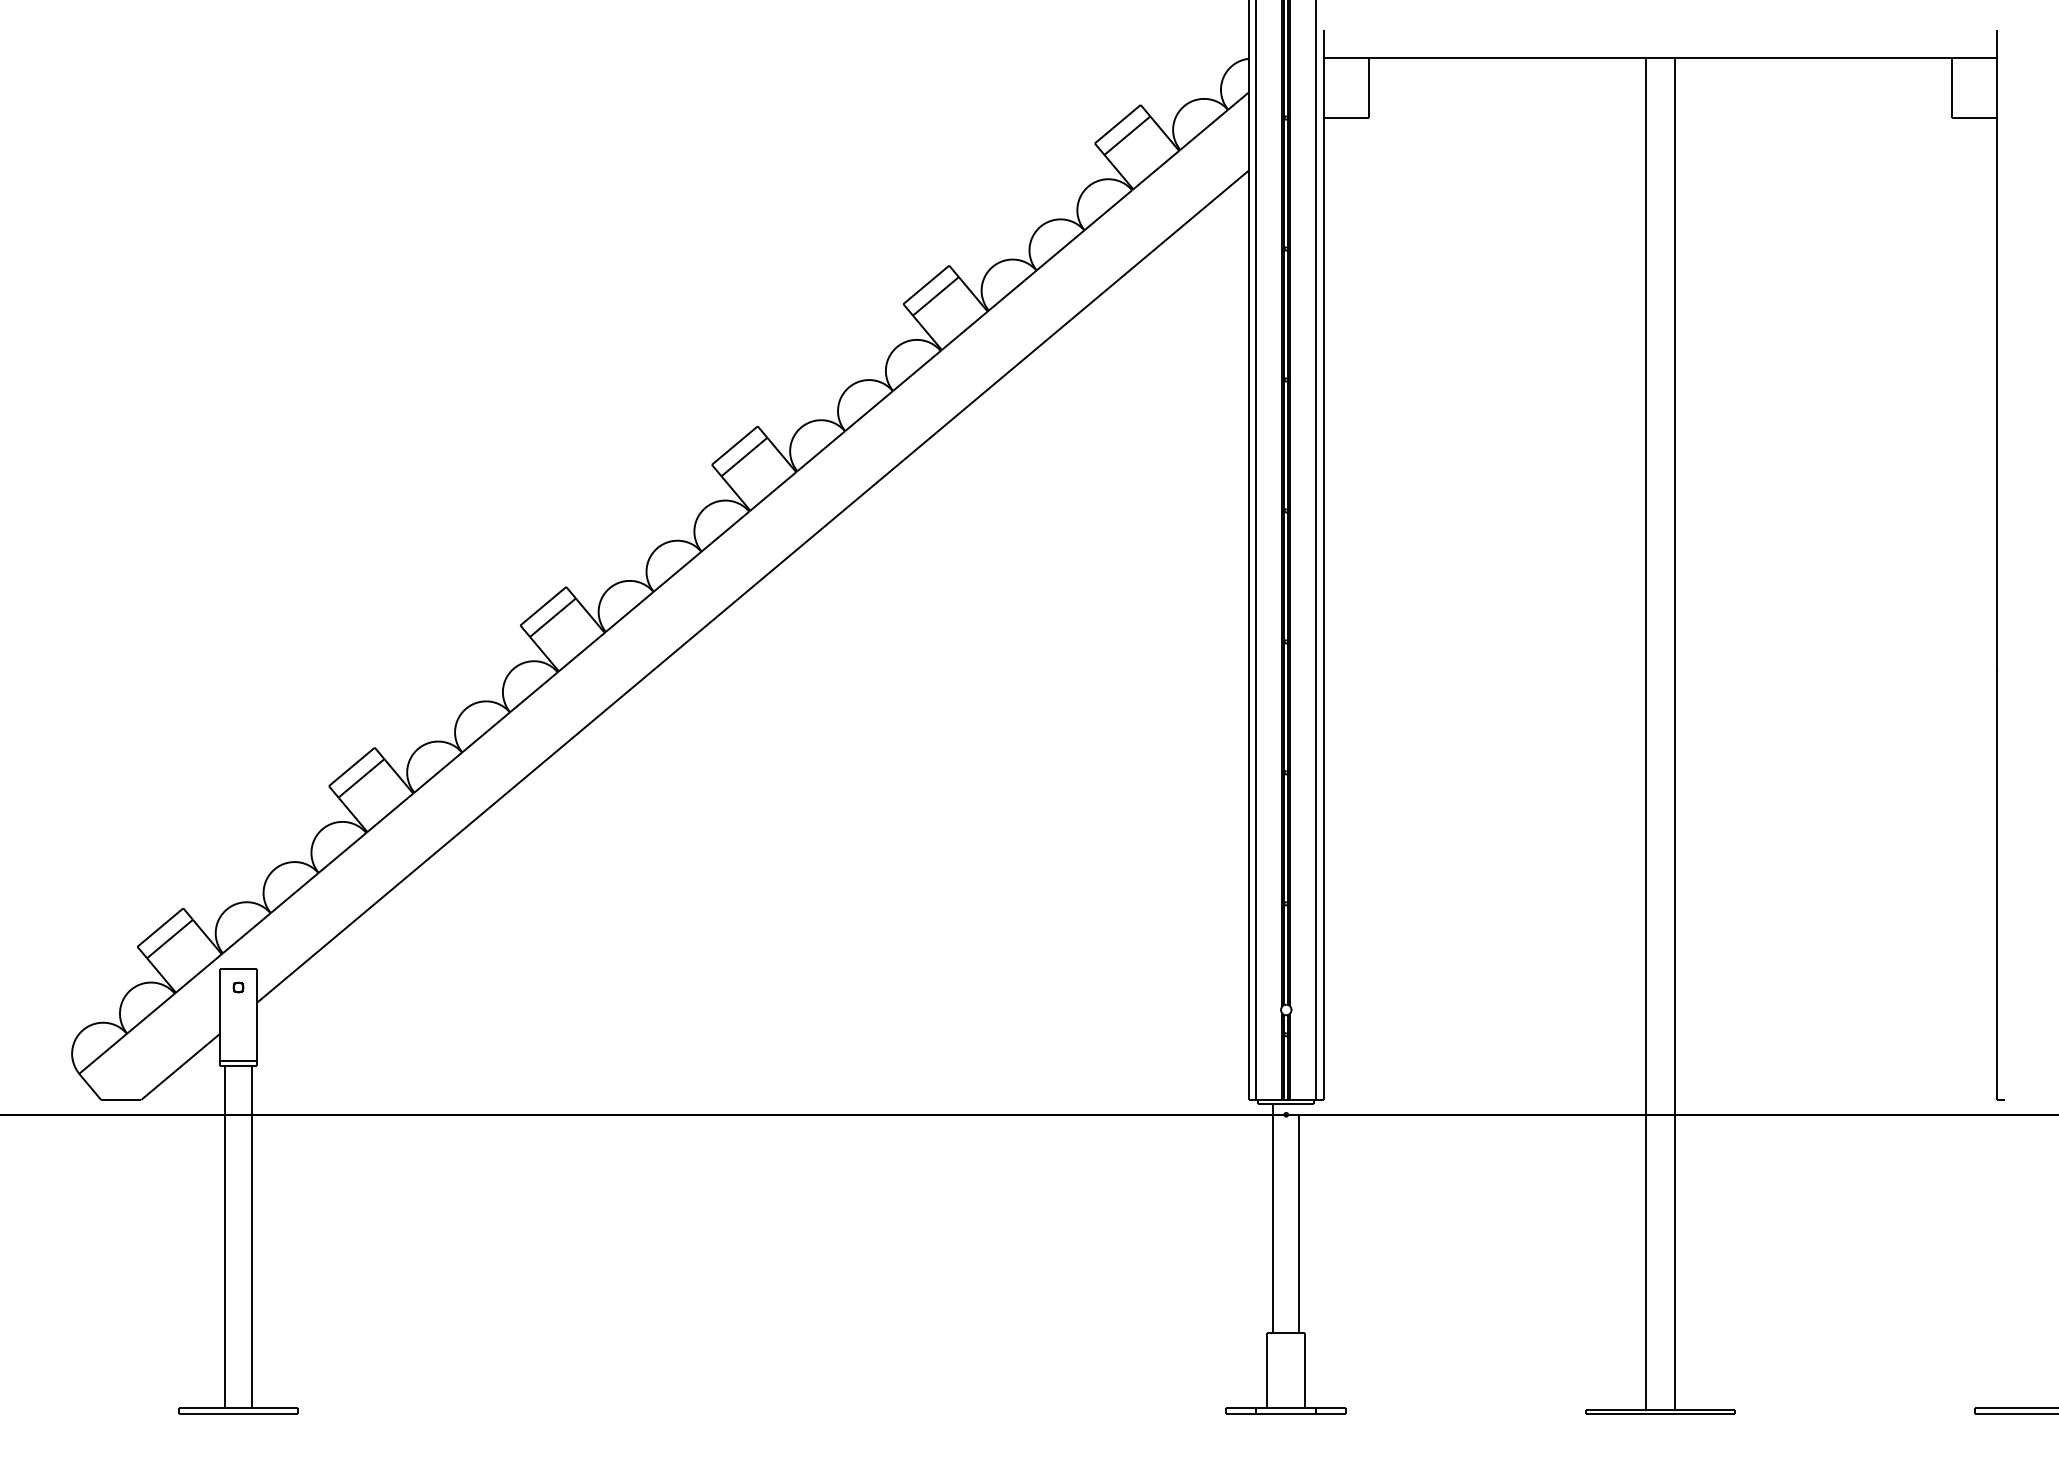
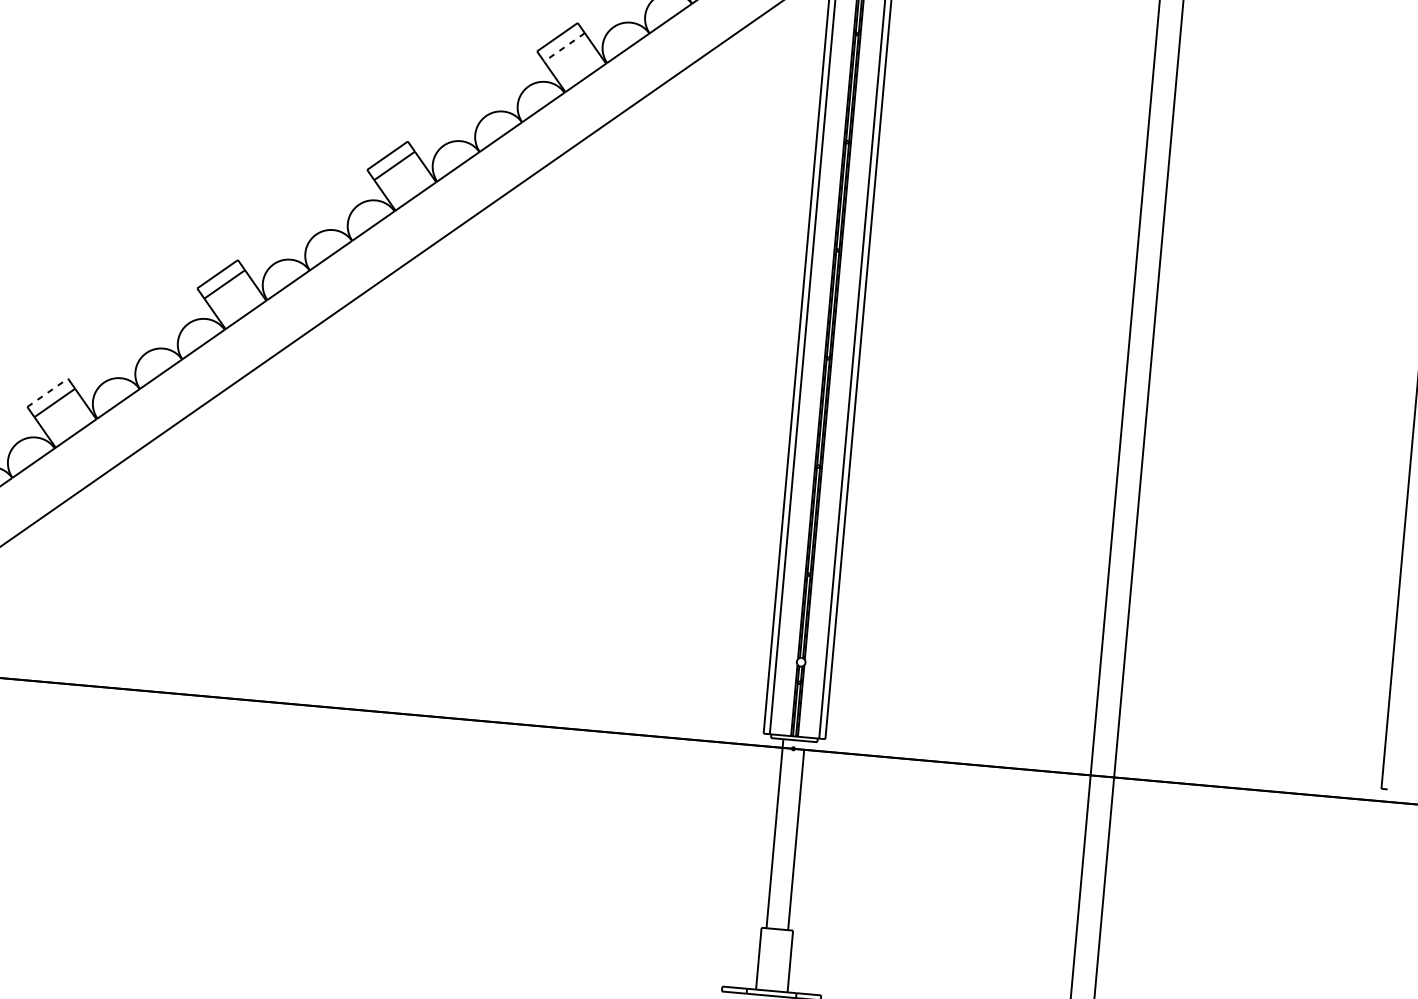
line: (935, 296) -> (564, 47), solid -> dashed
line: (351, 766) -> (47, 392), solid -> dashed

